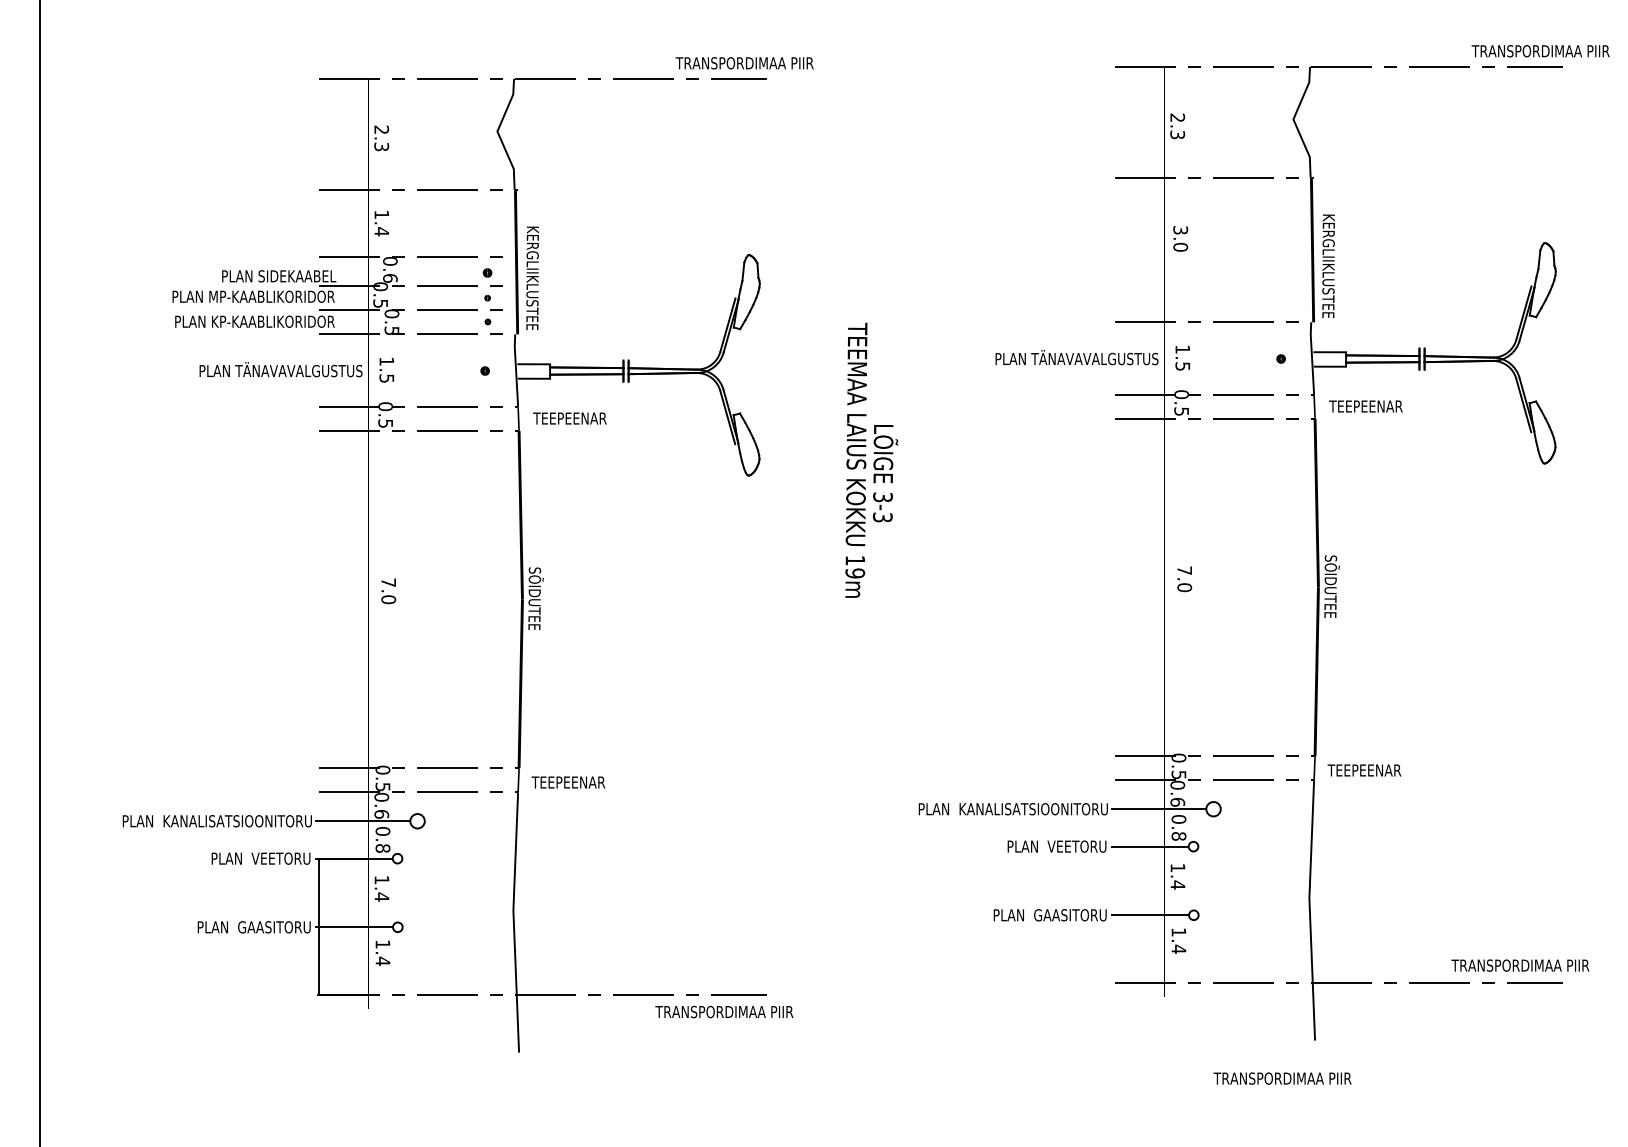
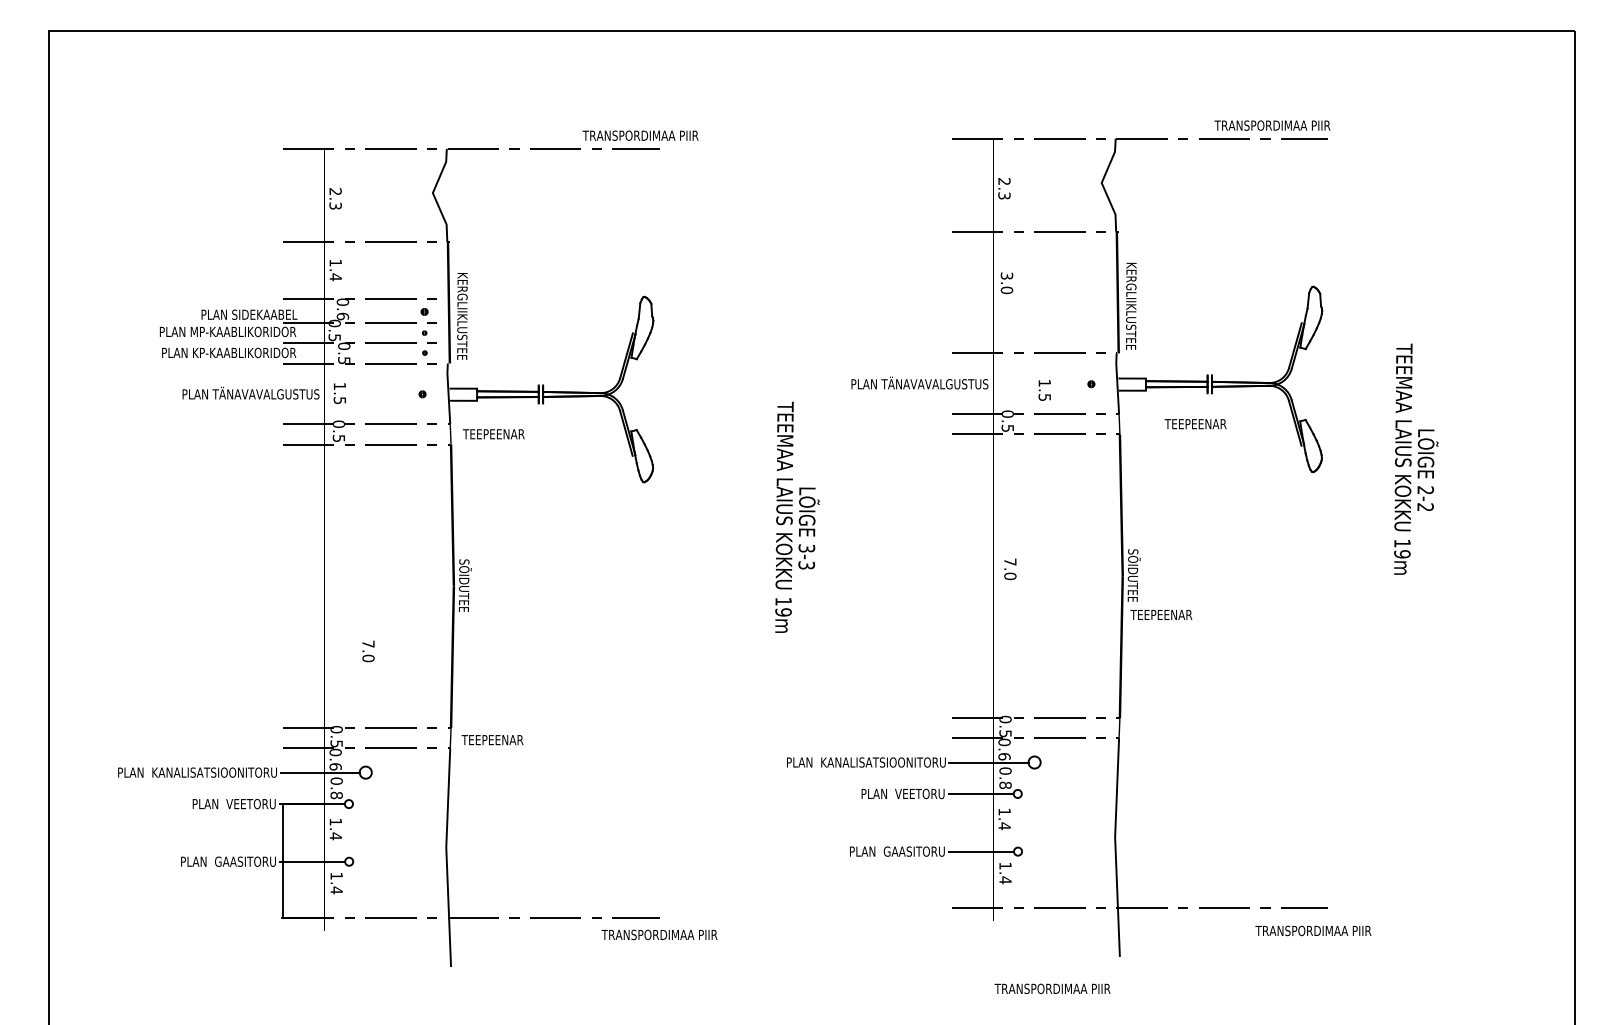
text: (1540, 51) -> (1272, 125), moved
text: (1182, 358) -> (1044, 390), moved
text: (1365, 406) -> (1195, 424), moved
text: (871, 459) -> (797, 516), moved
text: (388, 591) -> (368, 651), moved
text: (1364, 769) -> (1161, 614), moved
text: (1520, 965) -> (1313, 930), moved
text: (724, 1011) -> (659, 934), moved
text: (1282, 1078) -> (1052, 988), moved

